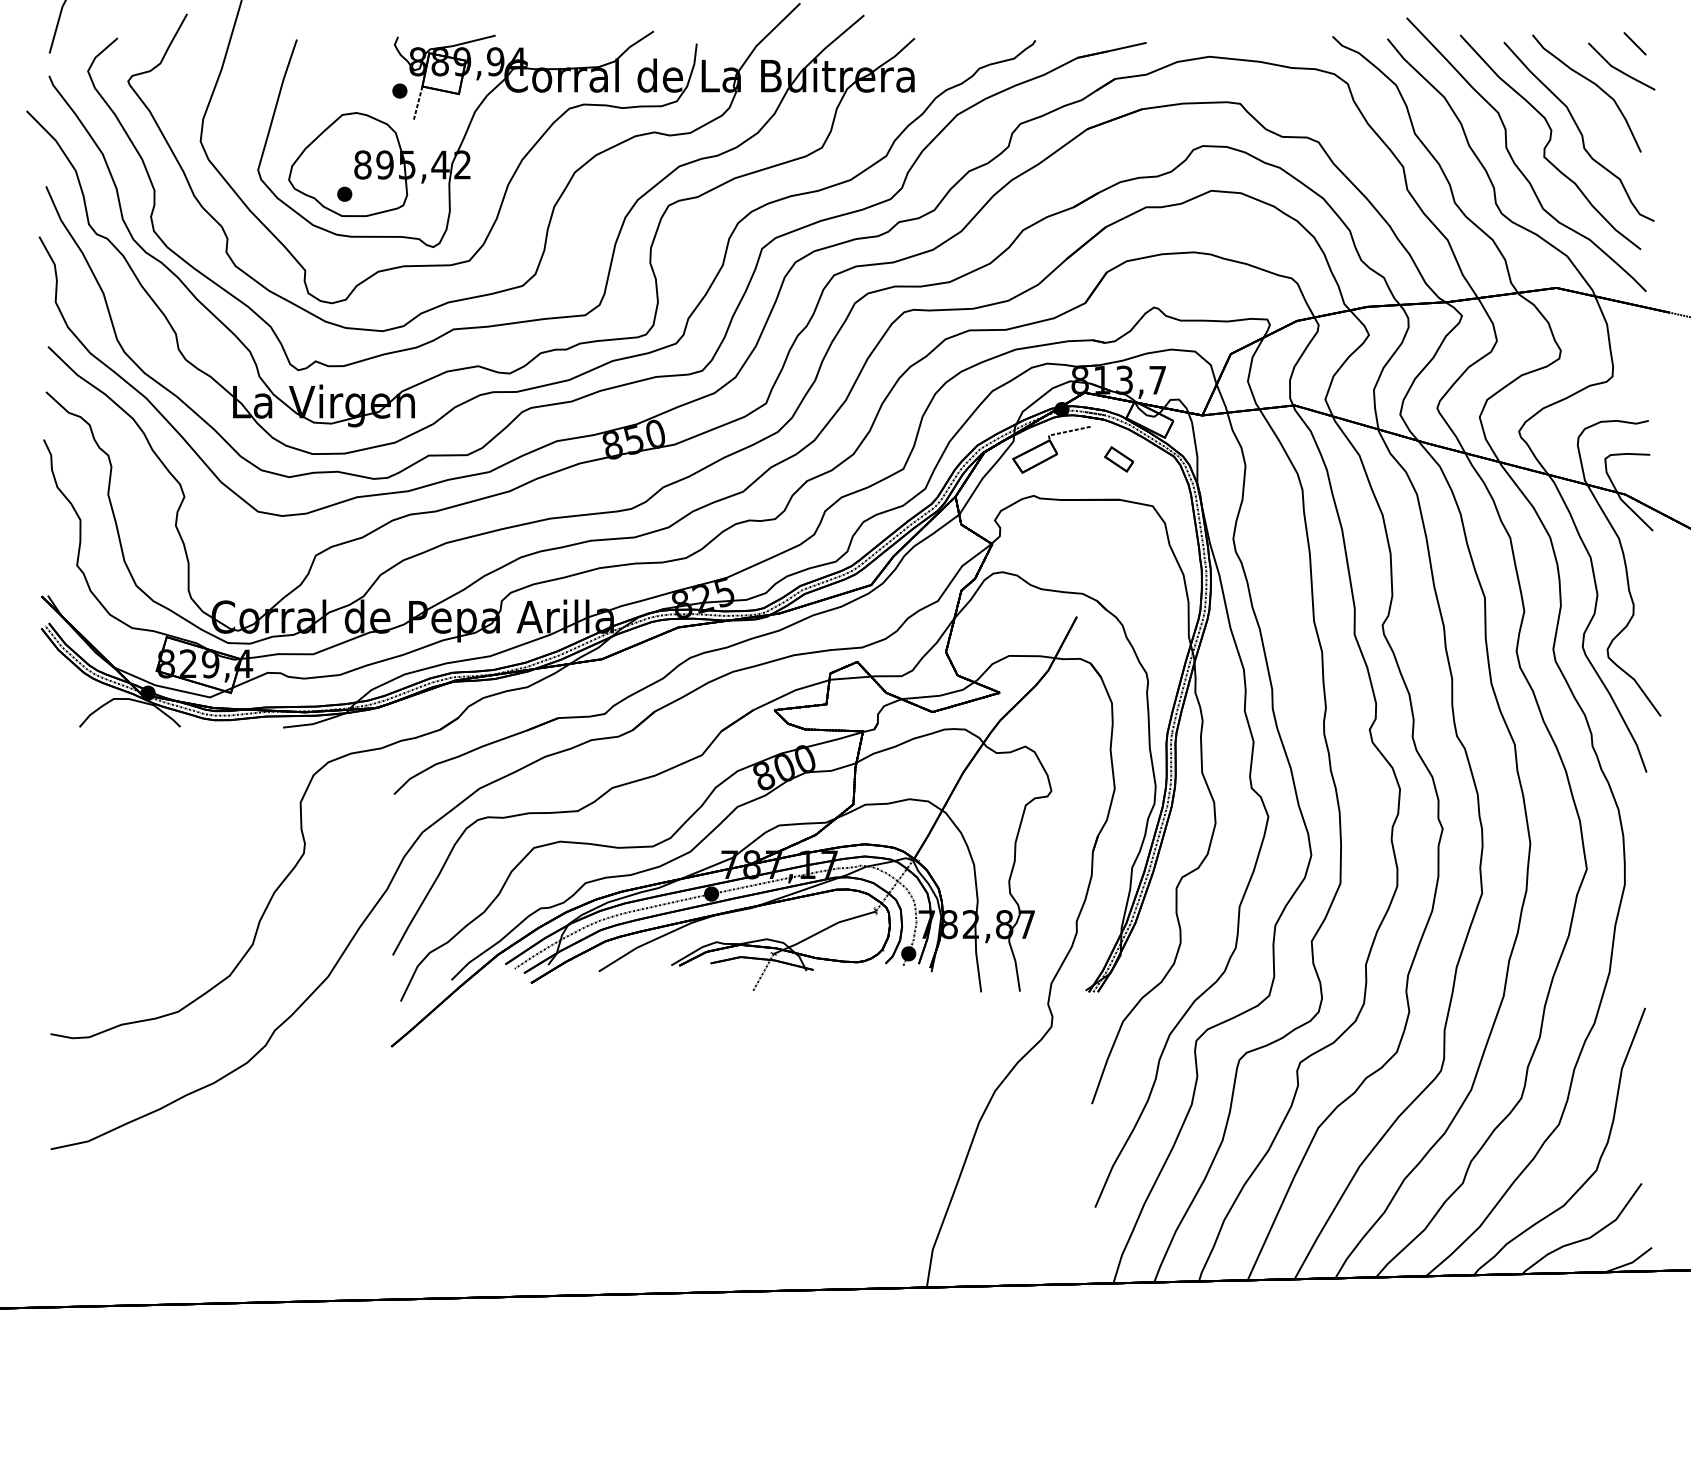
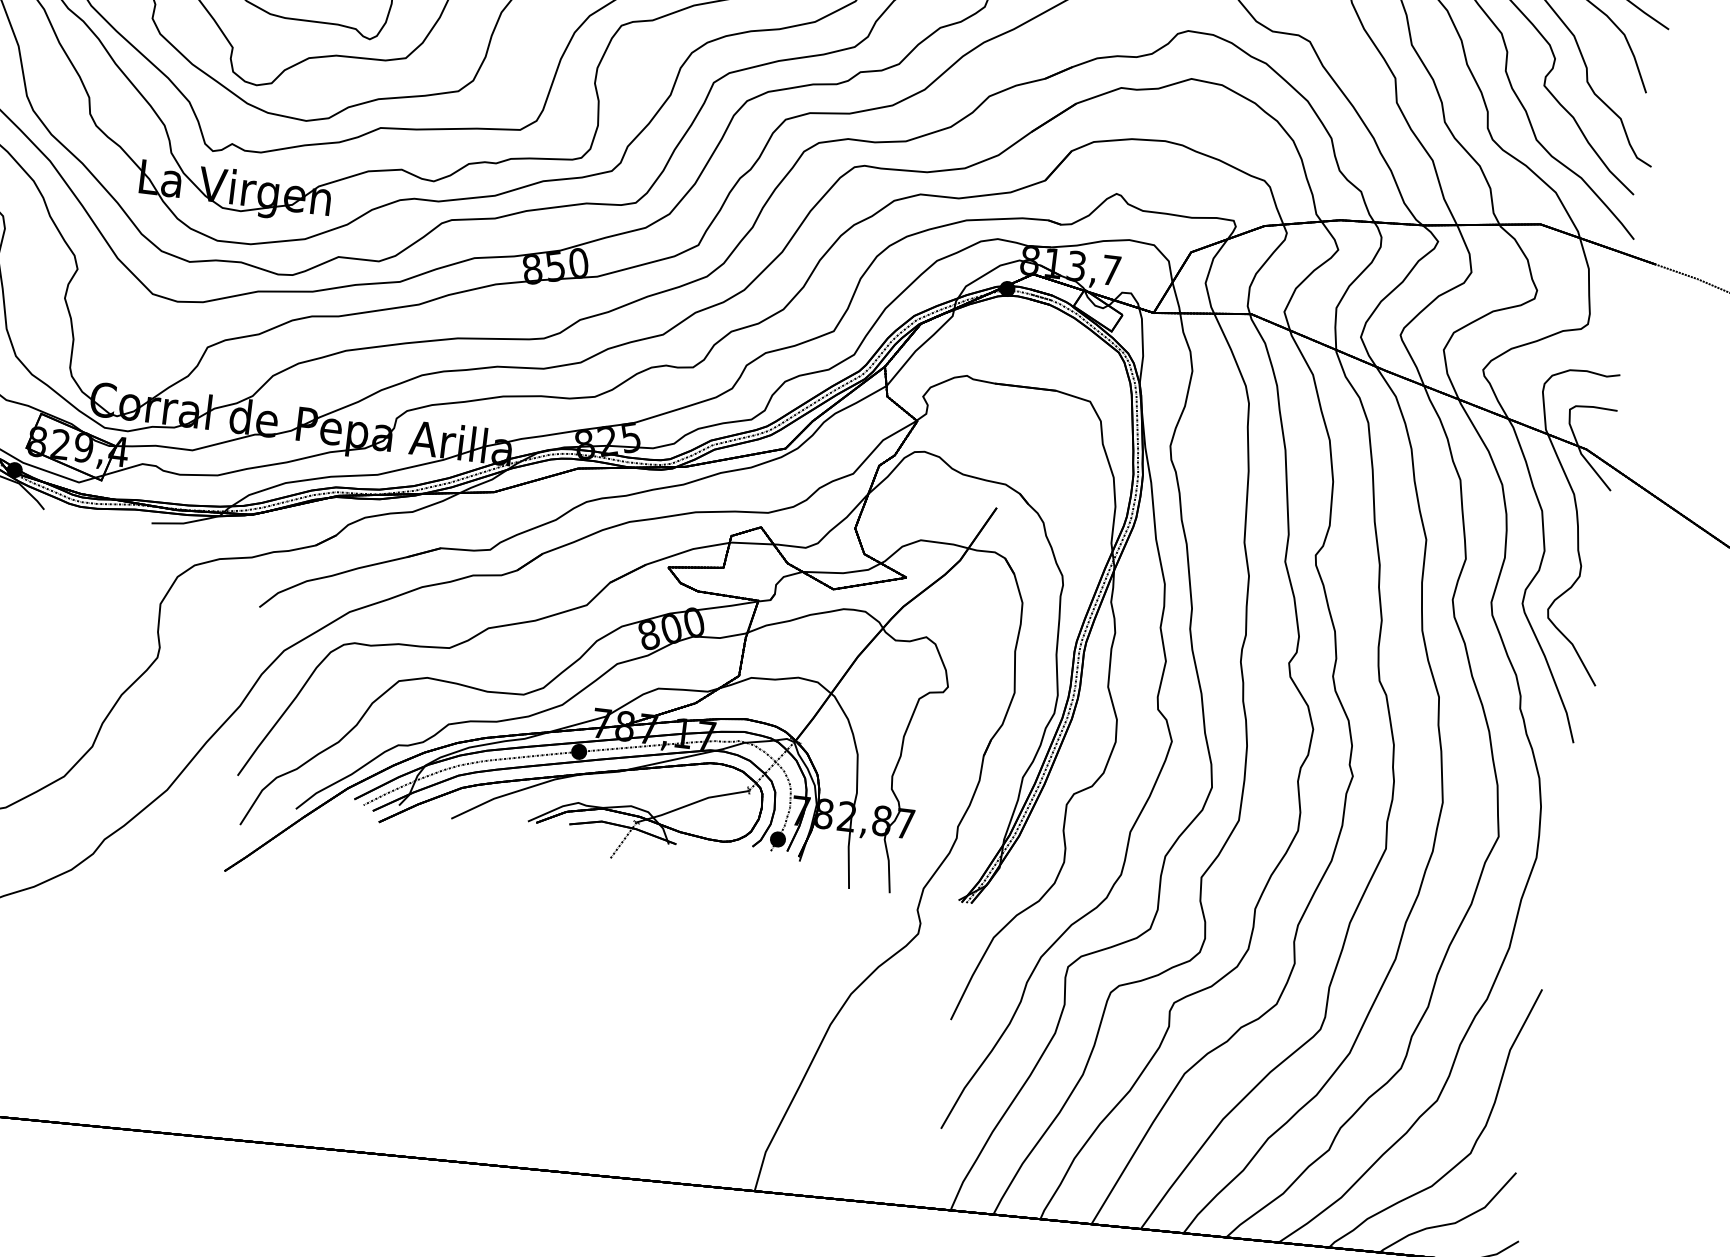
part: (1051, 449) -> (991, 329), removed
part: (1118, 459) -> (1060, 348), removed

